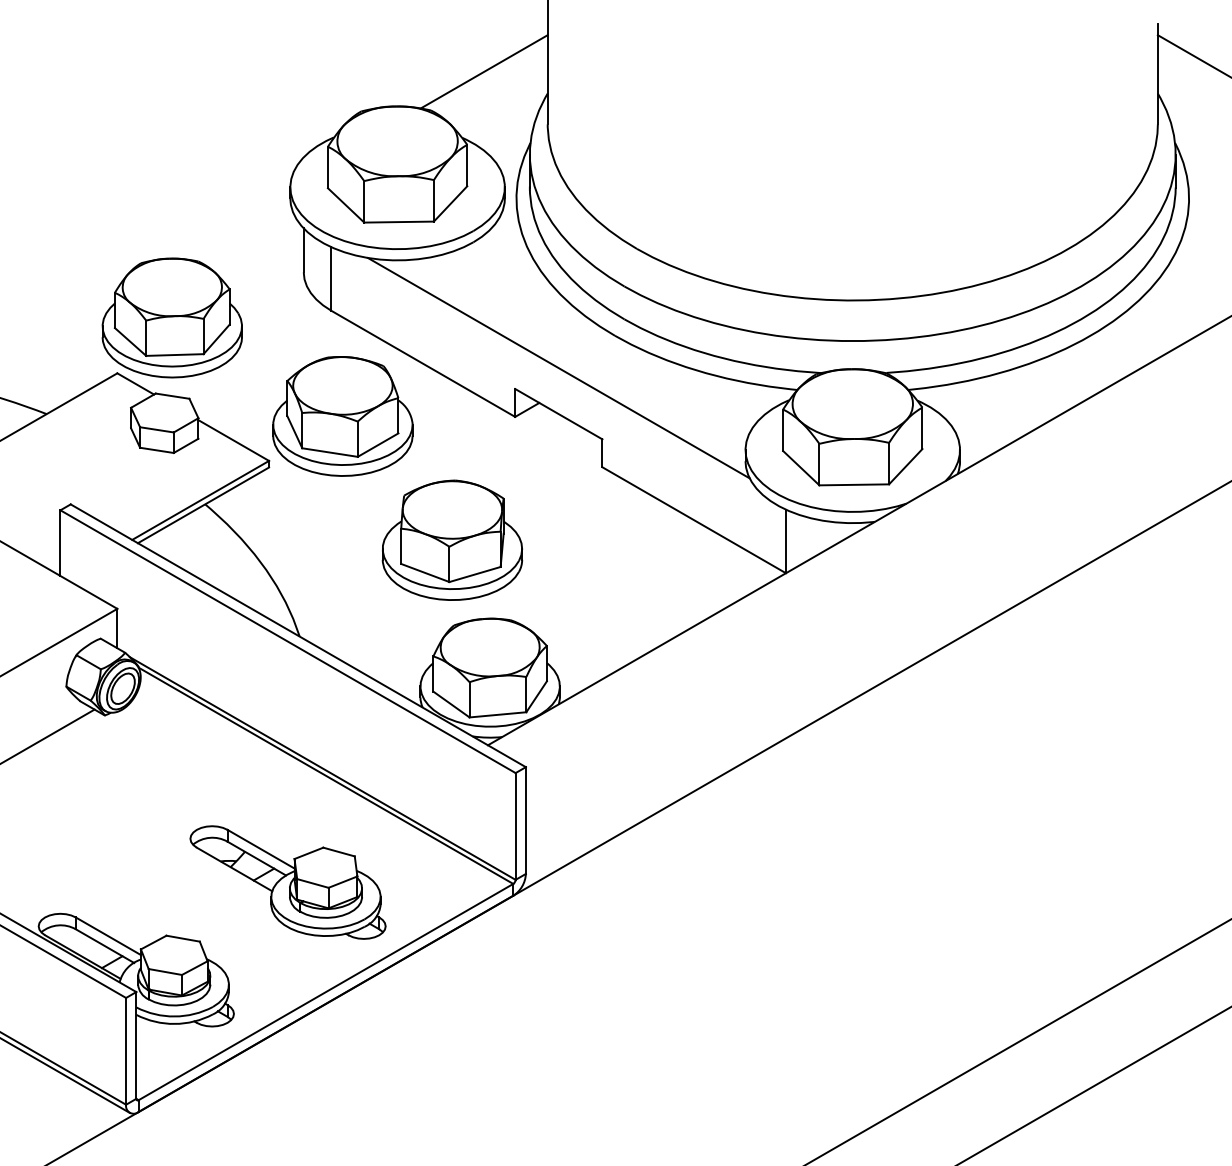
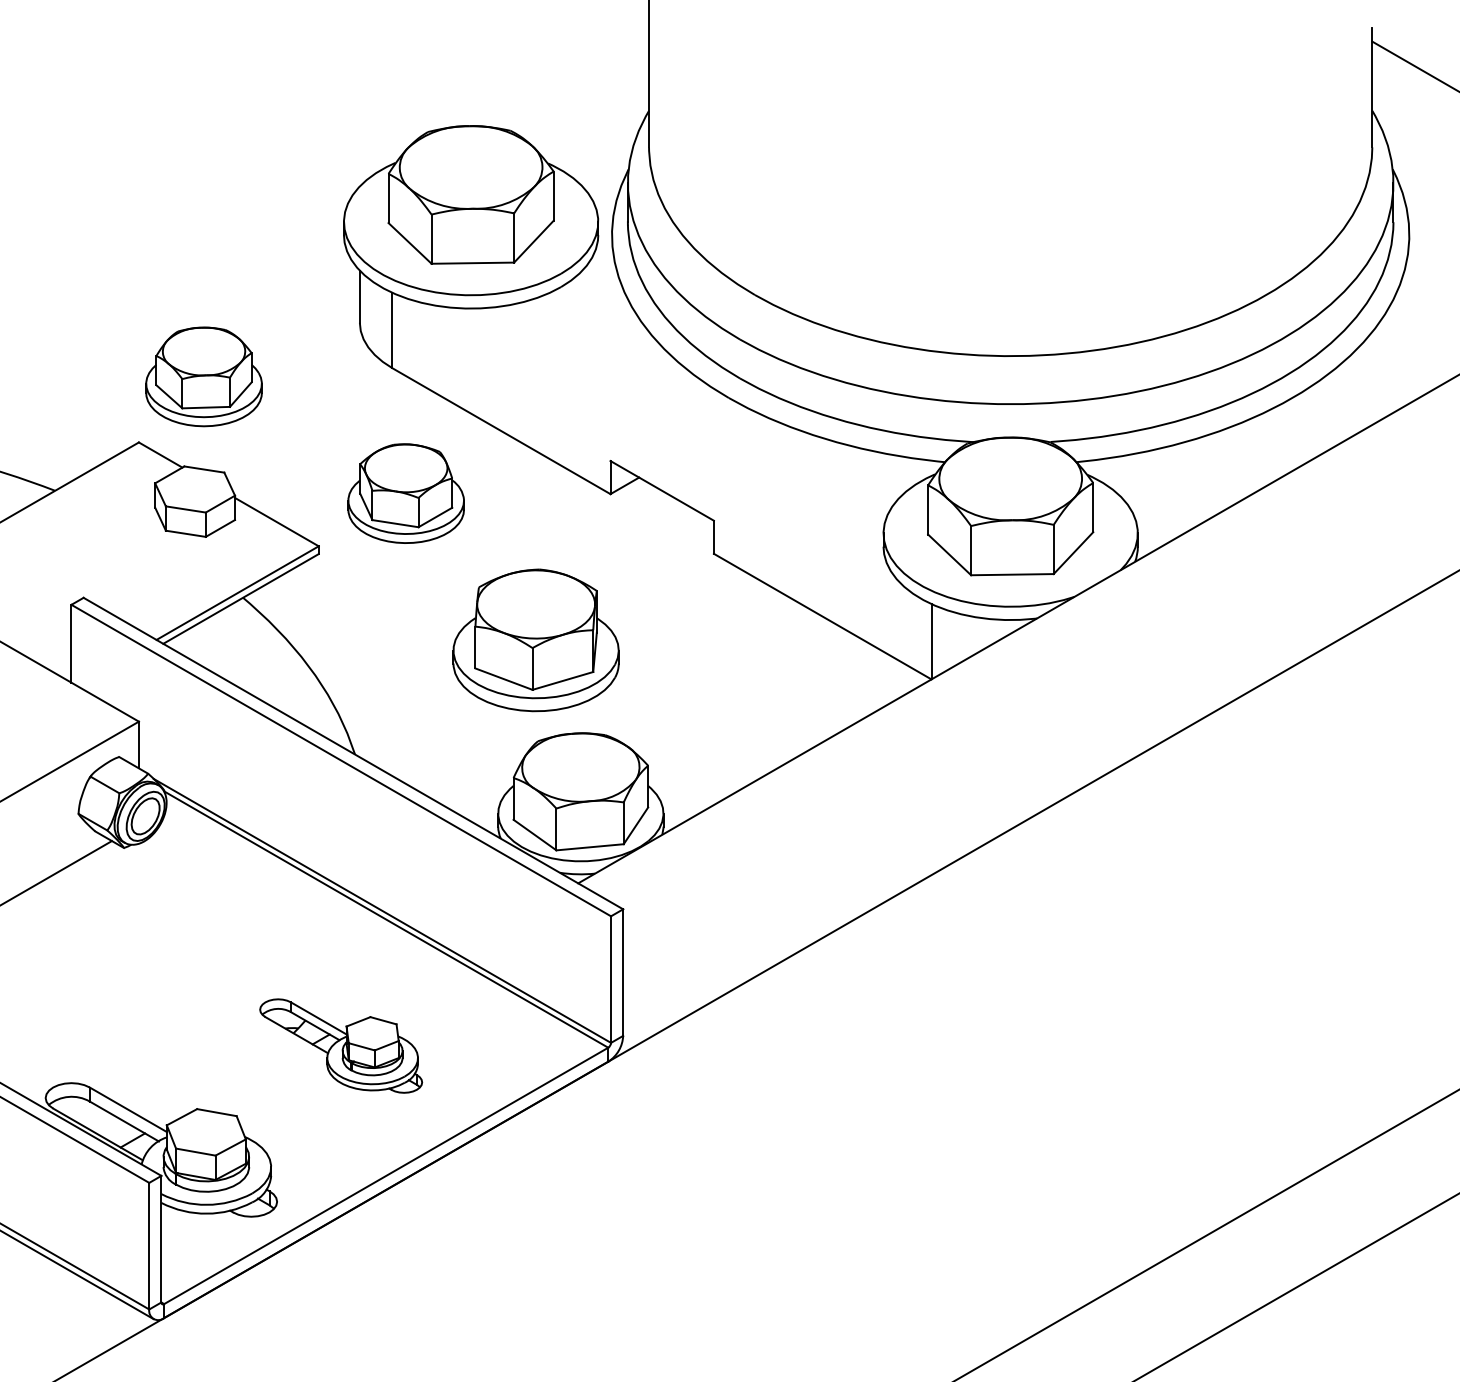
line: (483, 71) -> (573, 84), removed
part: (171, 317) -> (203, 376), size x0.7
line: (558, 367) -> (661, 435), removed
part: (342, 416) -> (405, 493), size x0.7
part: (287, 882) -> (340, 1045), size x0.7

